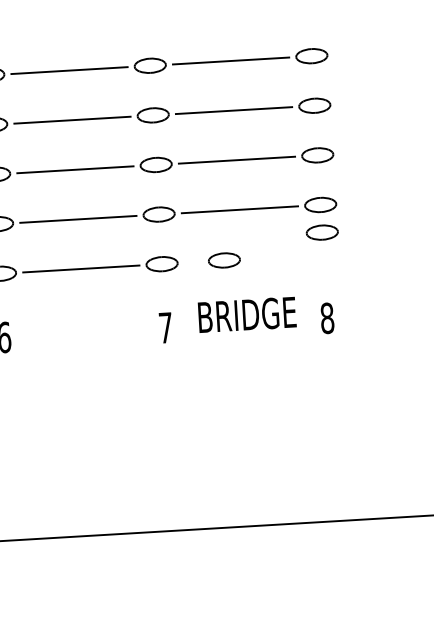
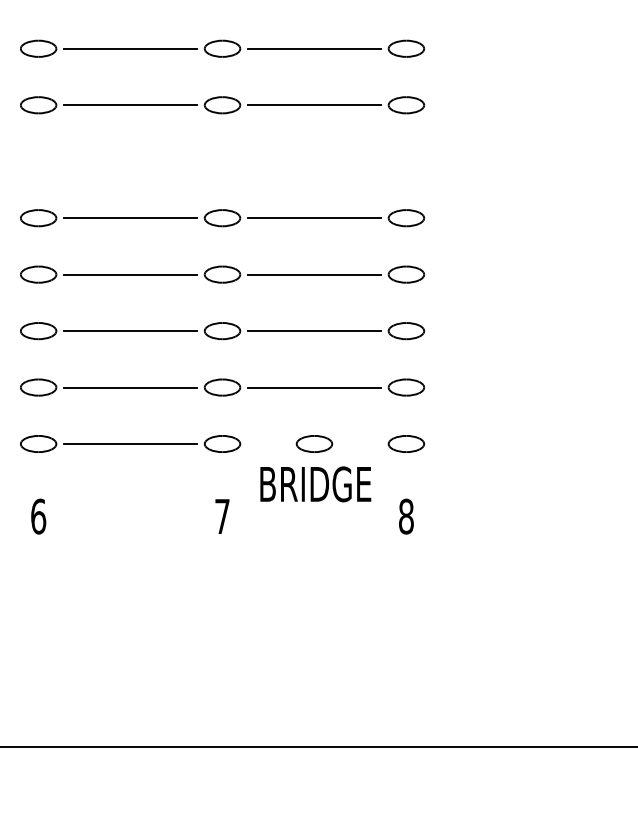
part: (321, 232) -> (405, 443), moved
part: (224, 260) -> (314, 443), moved
text: (247, 315) -> (315, 484), moved

